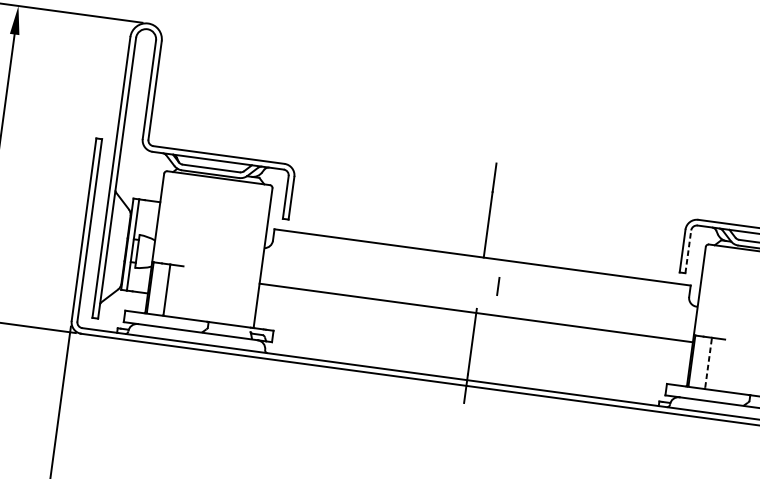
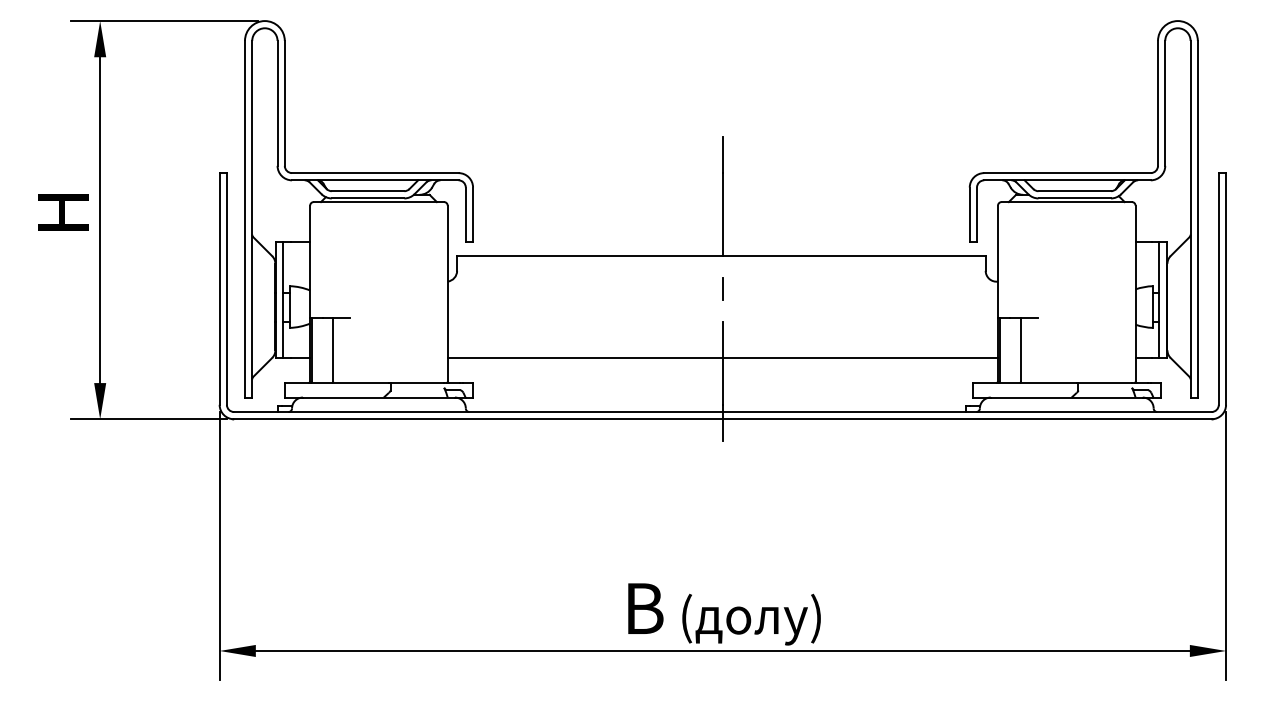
line: (688, 251) -> (977, 214), dashed -> solid
line: (498, 286) -> (722, 288), moved
line: (476, 312) -> (722, 357), moved
line: (709, 362) -> (1021, 349), dashed -> solid

